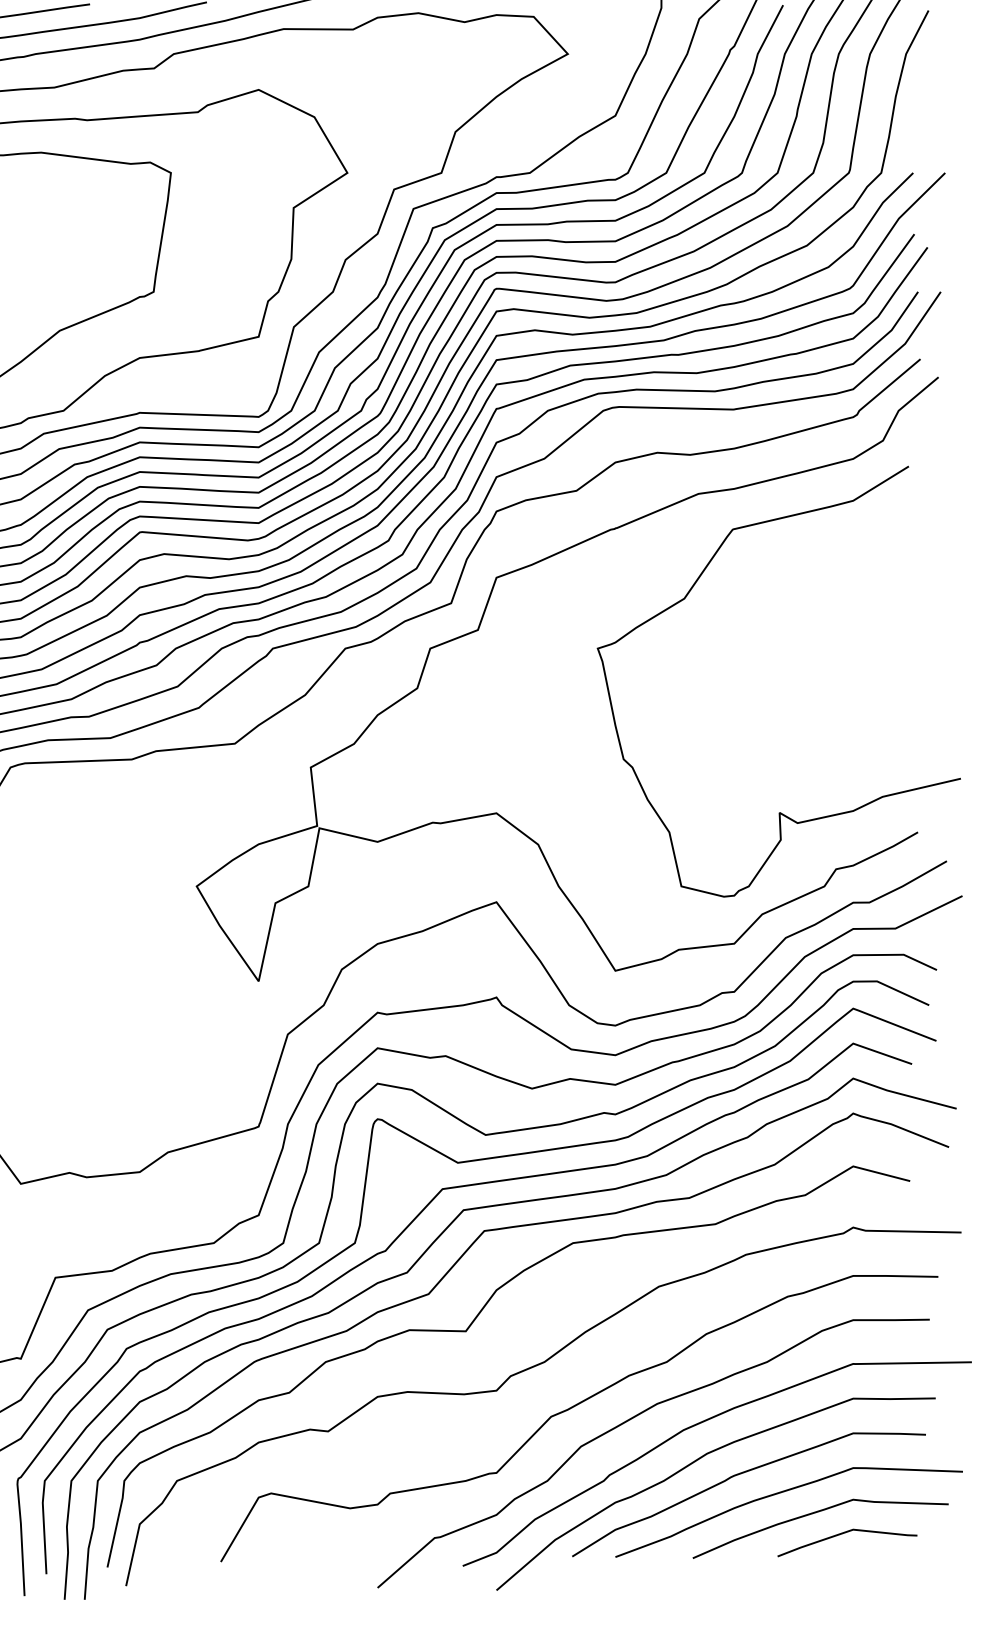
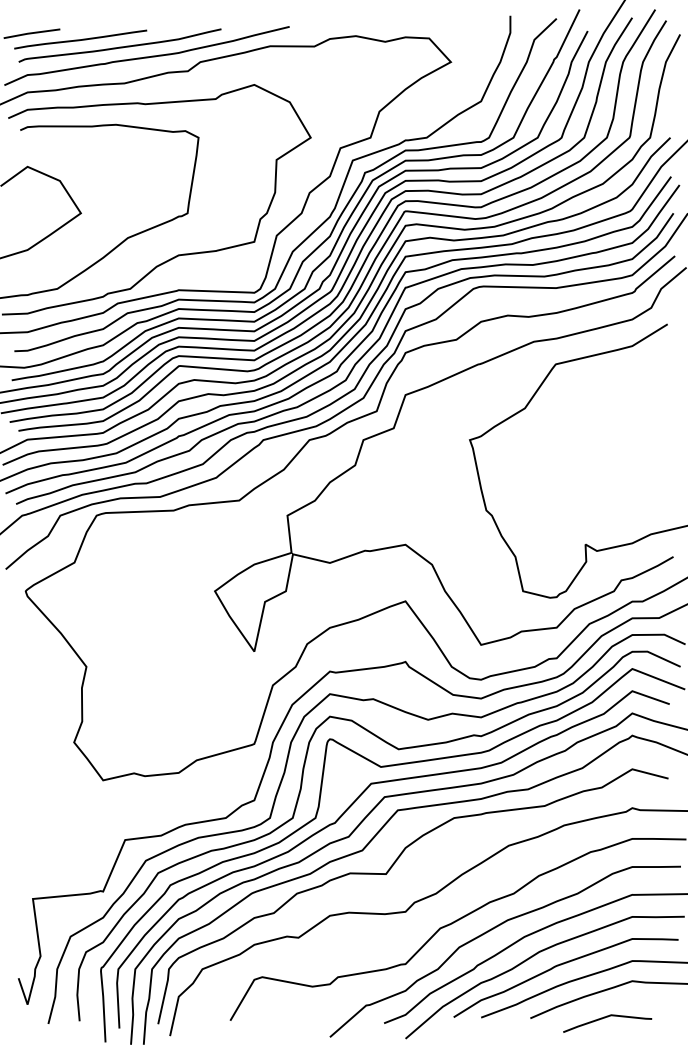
line: (844, 1534) -> (605, 1018), moved

